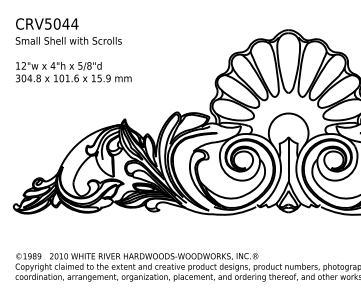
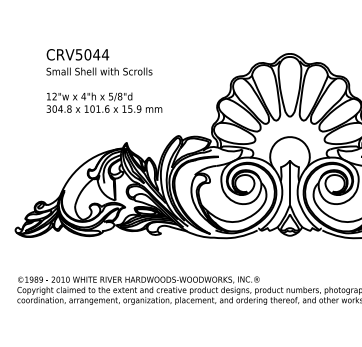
text: (73, 49) -> (104, 80), moved

